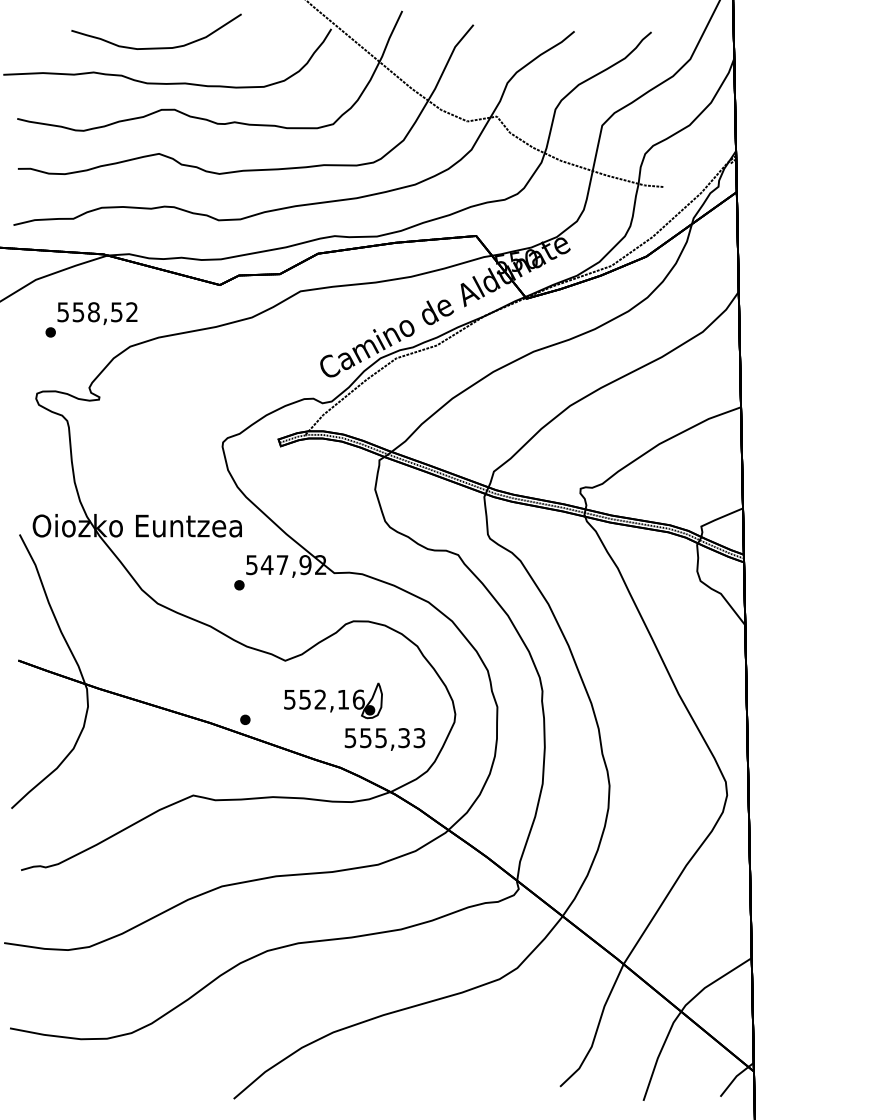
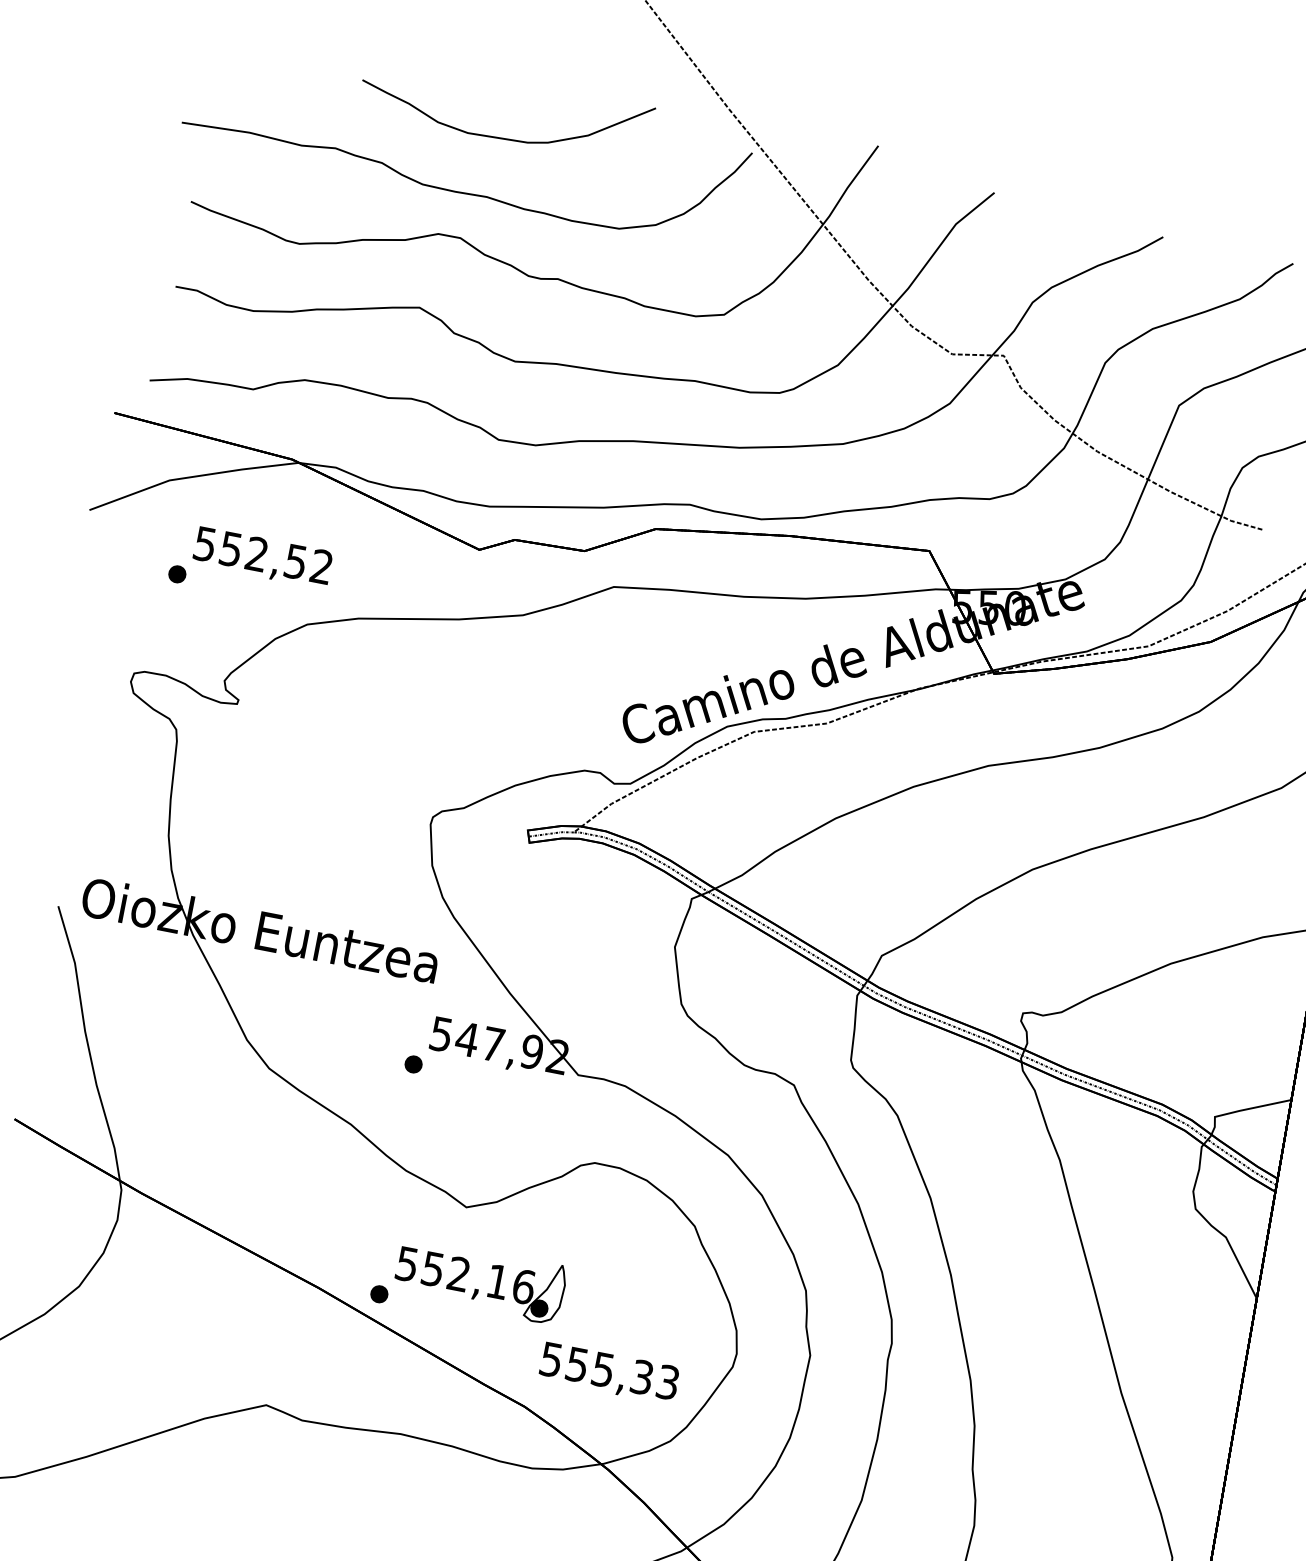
curve: (156, 47) -> (500, 136), moved
text: (93, 312) -> (256, 554), 558,52 -> 552,52
part: (333, 700) -> (480, 1279), moved

